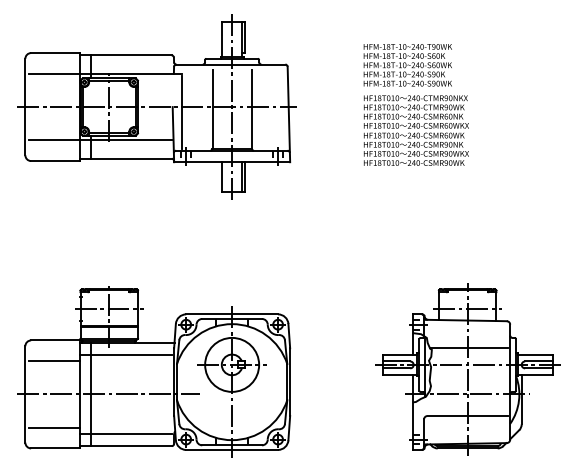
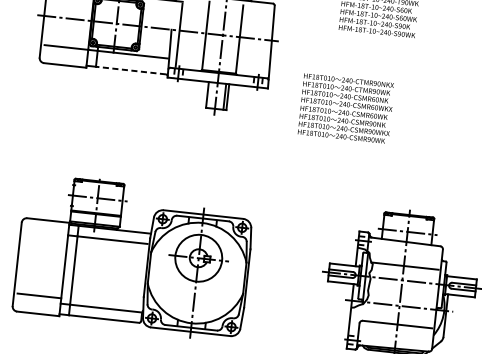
text: (416, 130) -> (346, 108), moved
line: (130, 158) -> (130, 70), solid -> dashed
line: (54, 361) -> (45, 238), removed
line: (108, 394) -> (89, 272), removed

